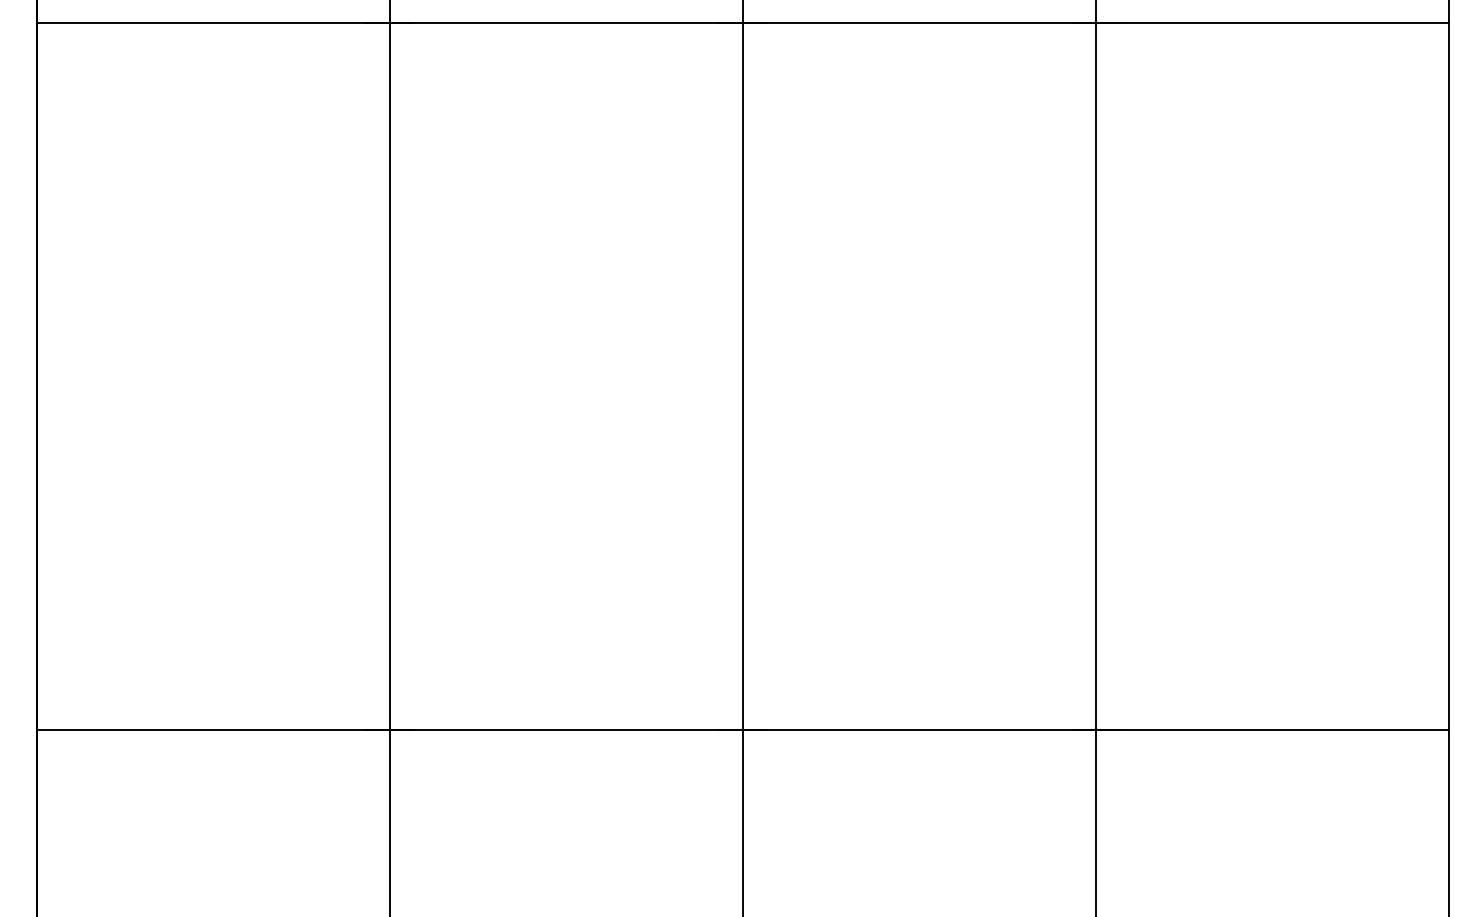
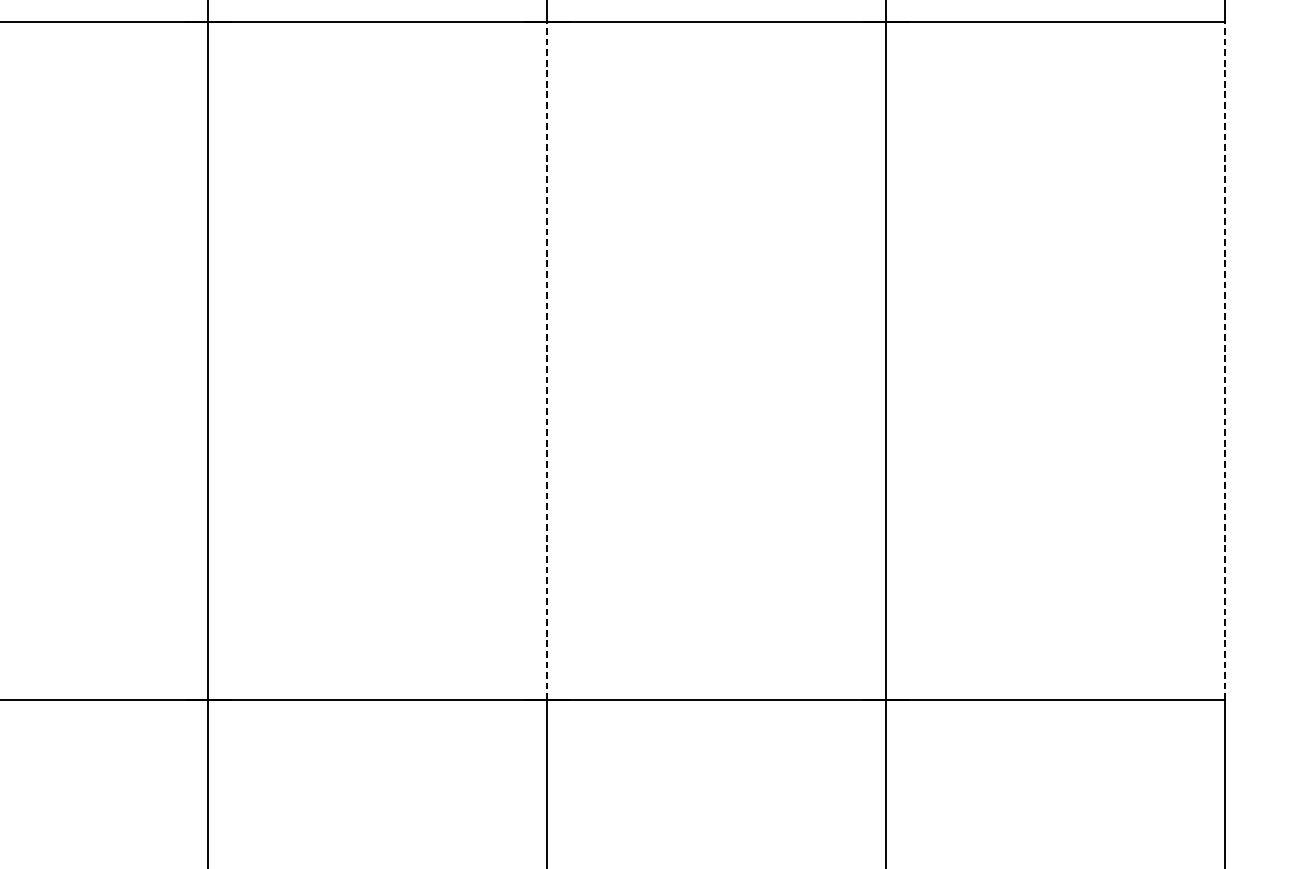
line: (743, 376) -> (547, 360), solid -> dashed
line: (1449, 376) -> (1225, 360), solid -> dashed

